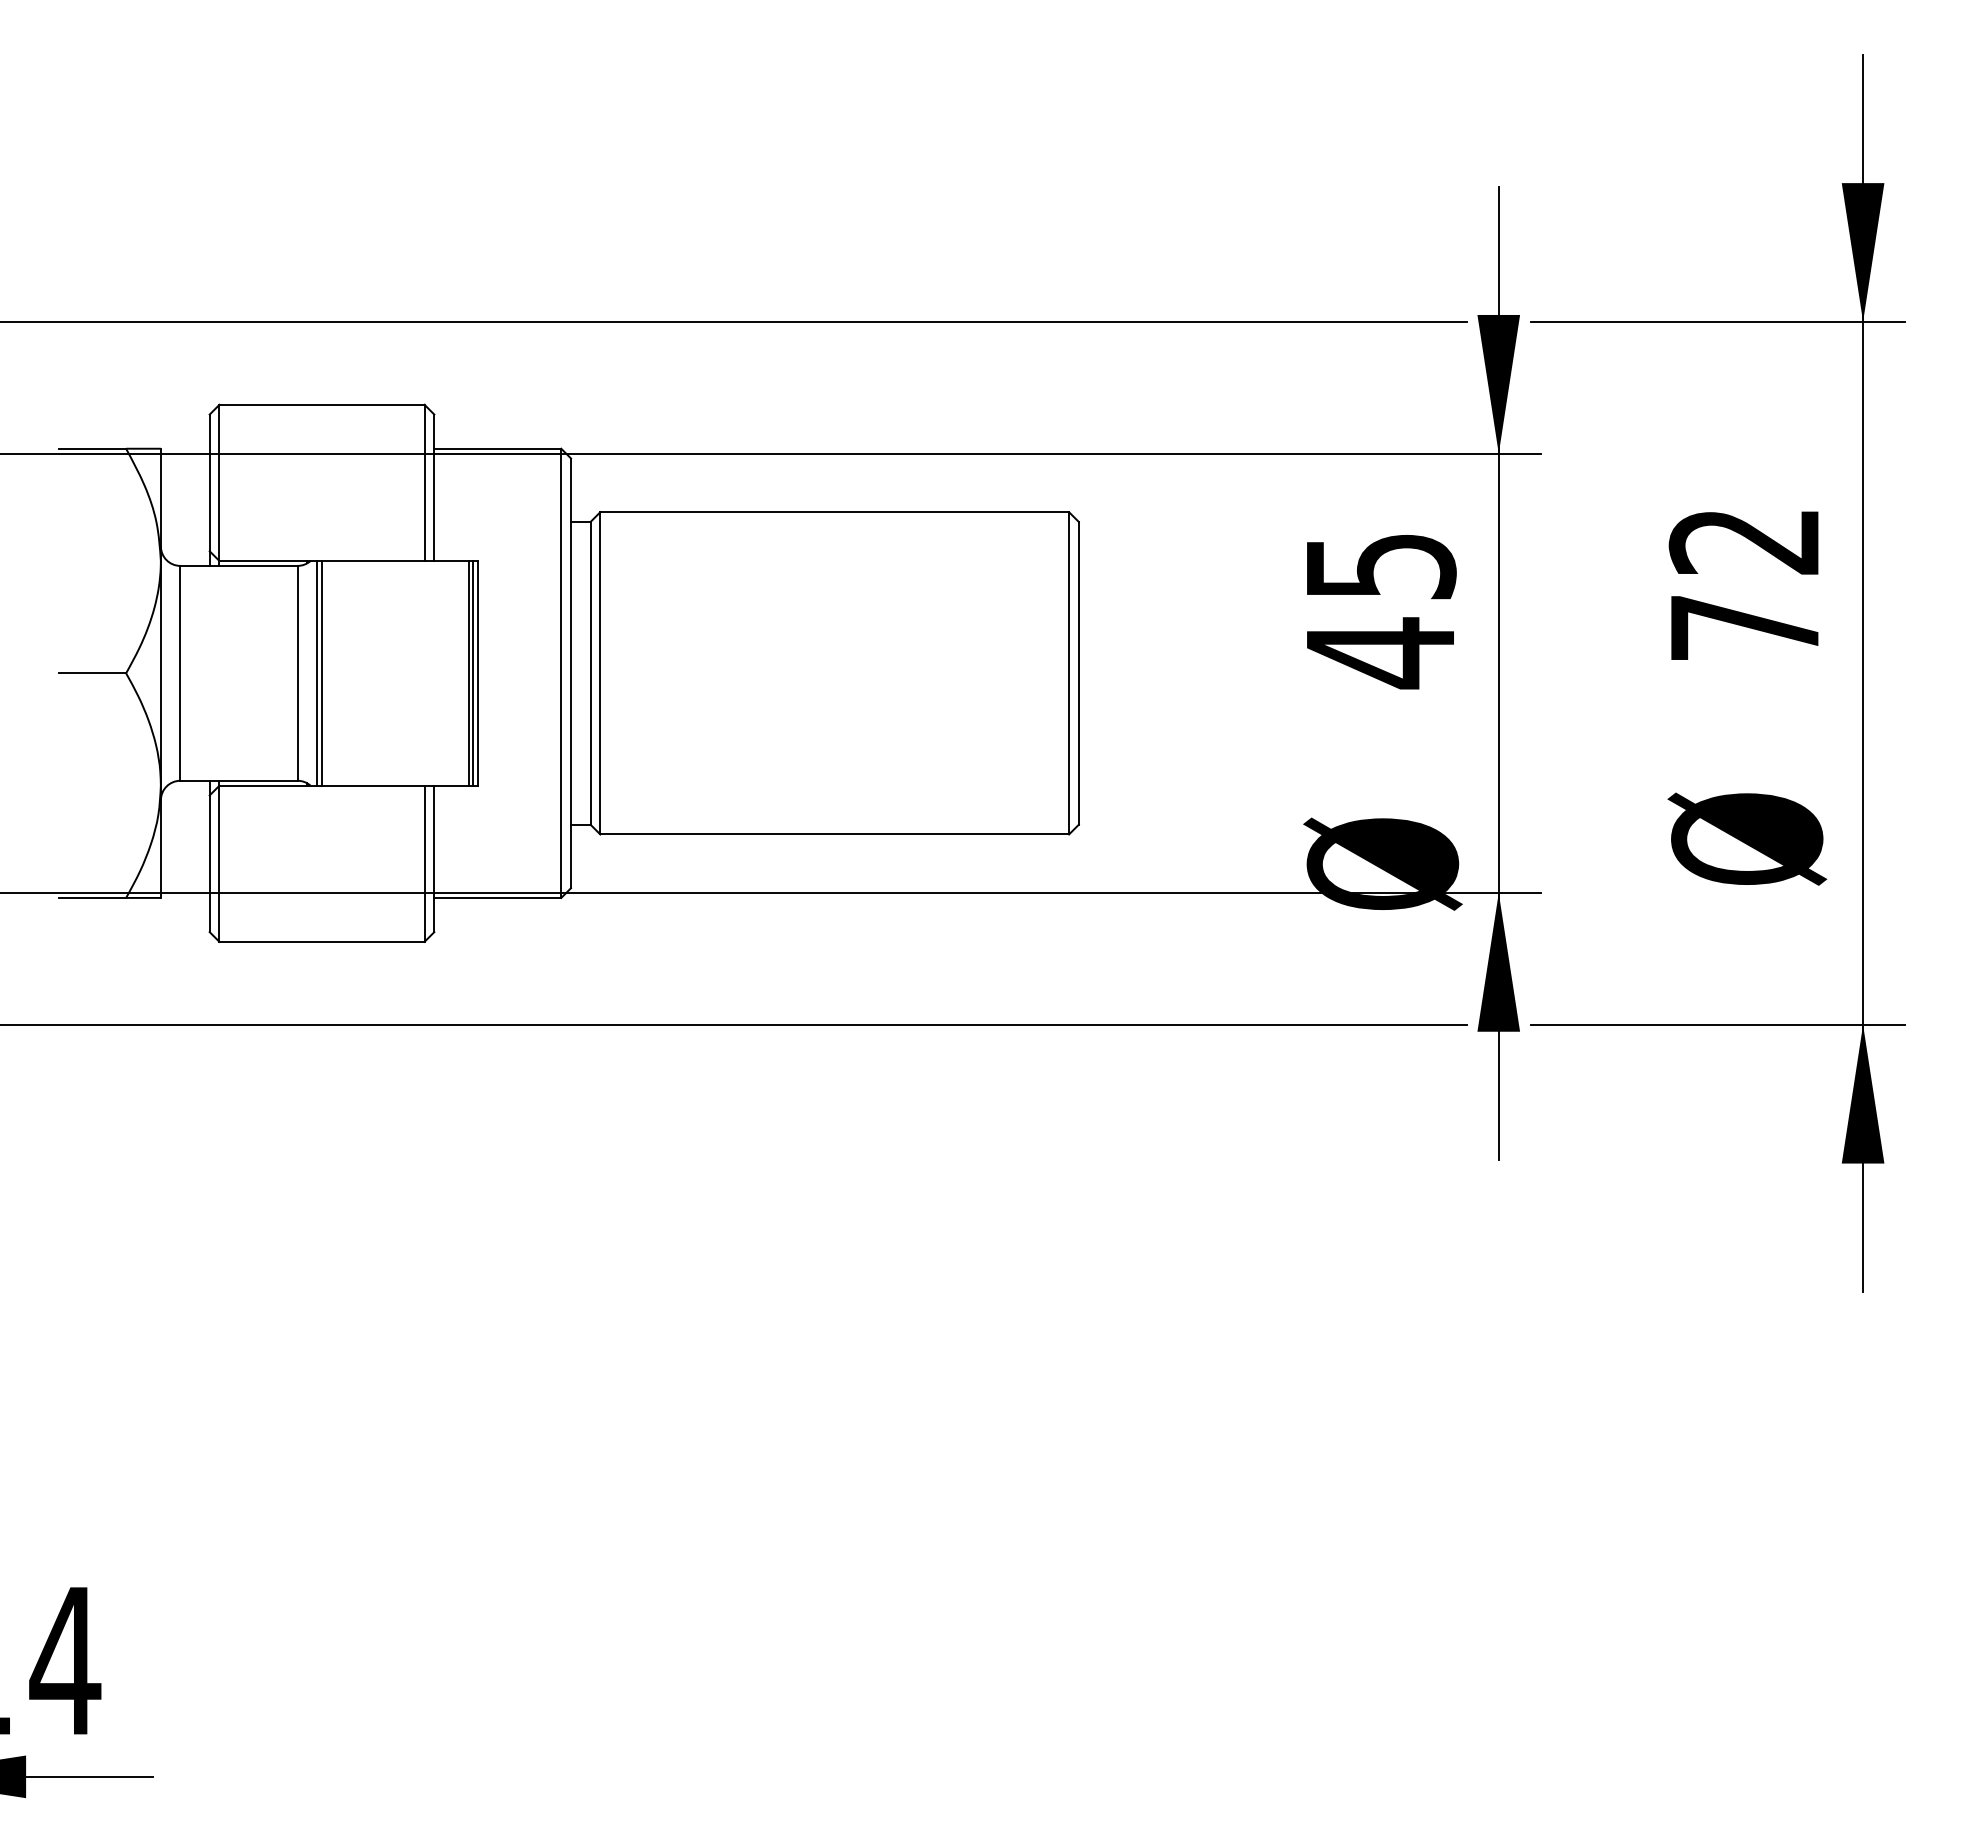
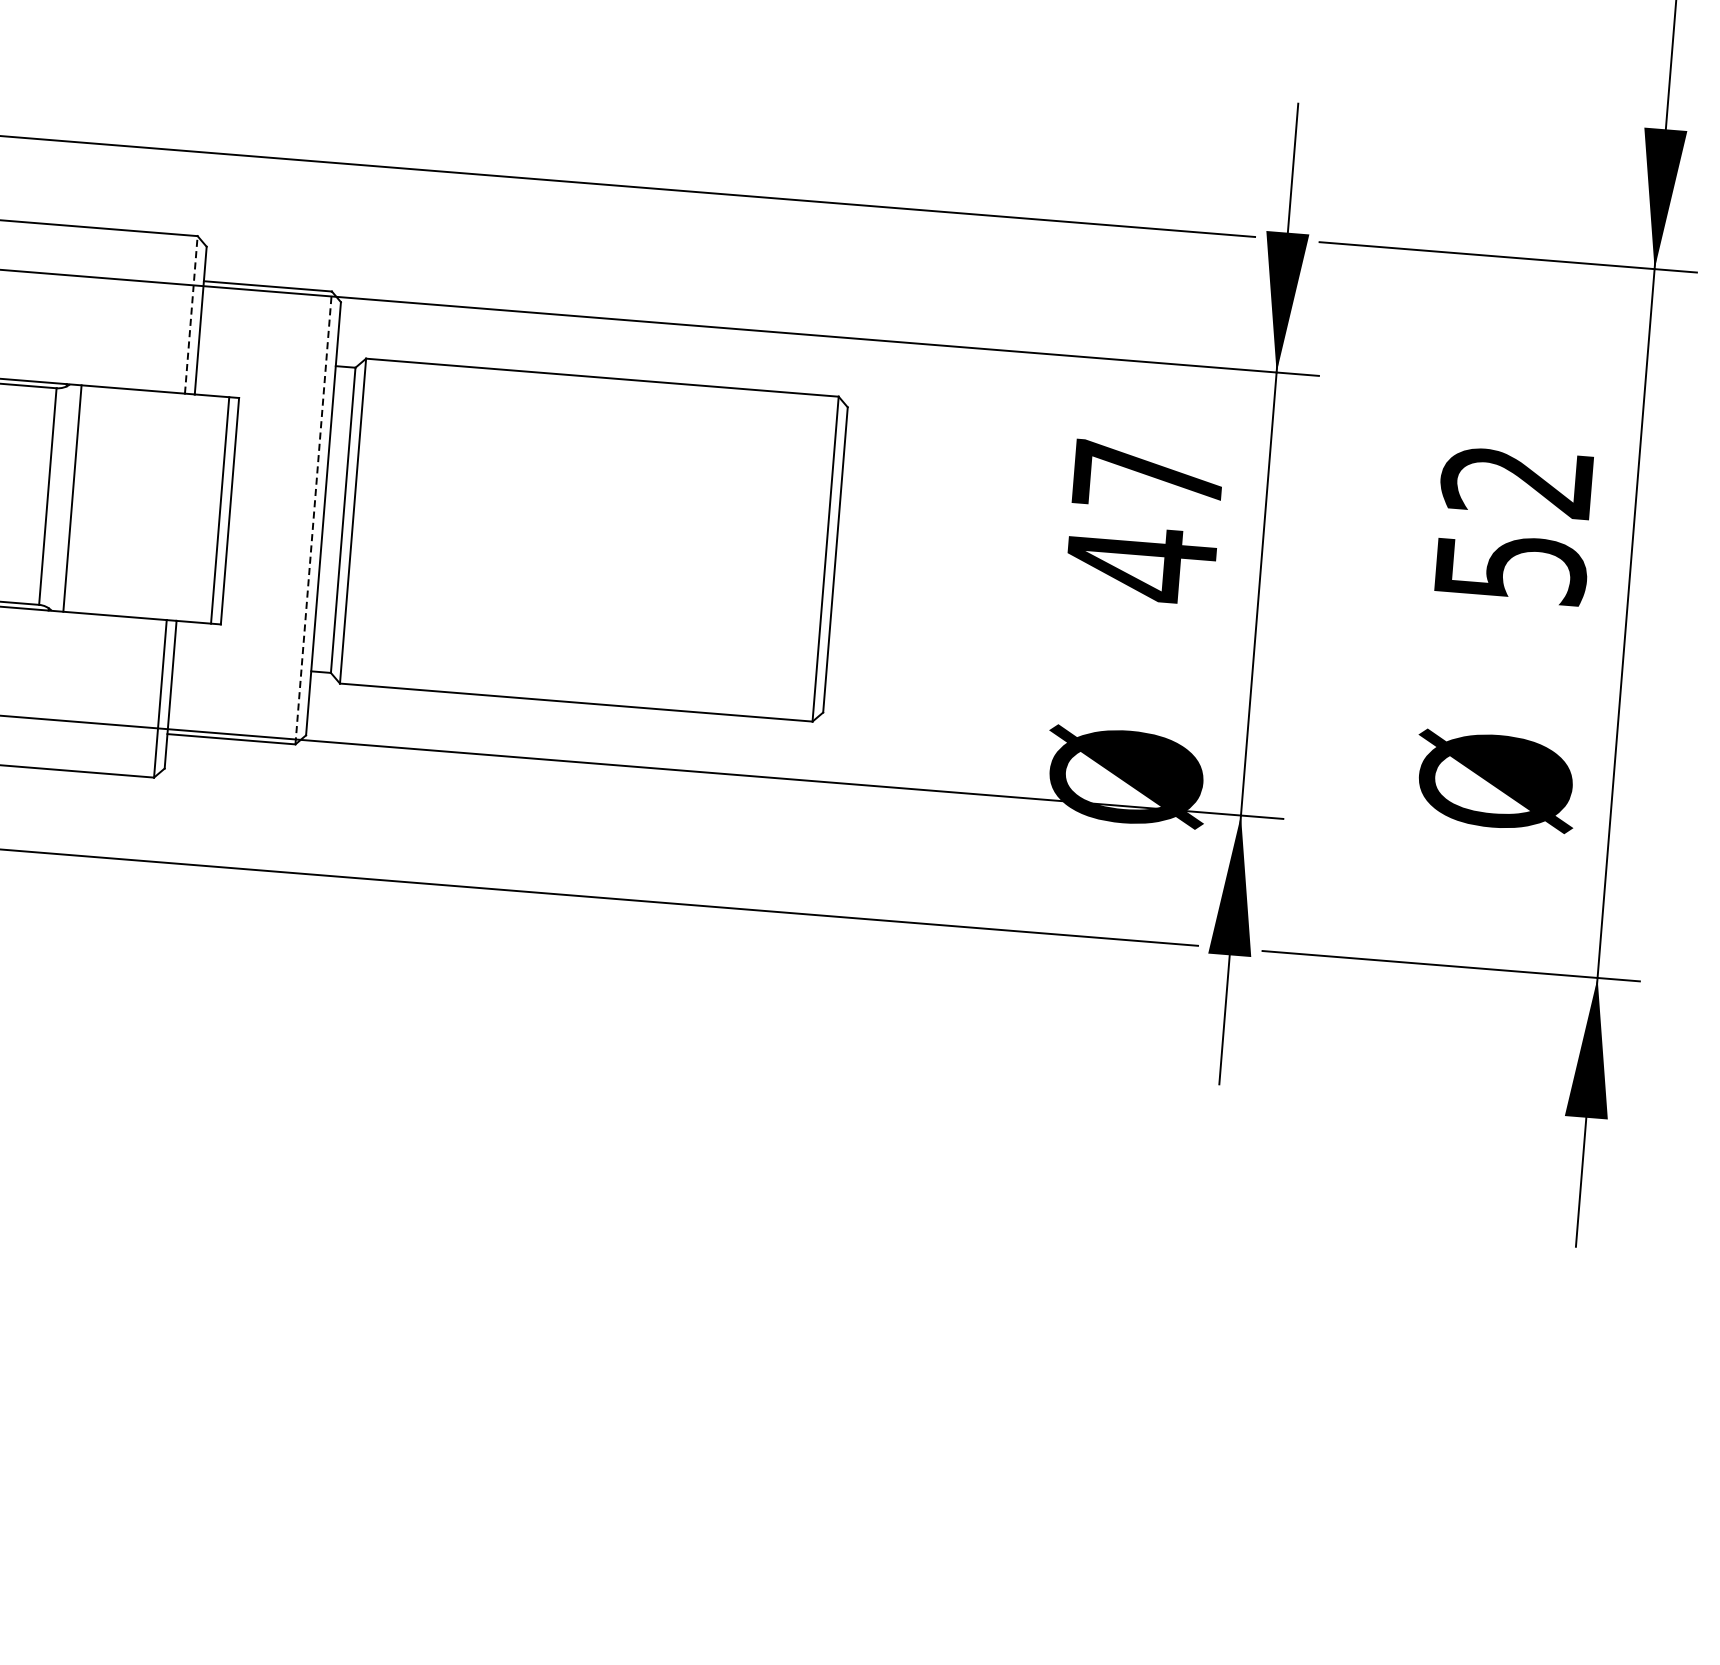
line: (424, 482) -> (191, 314), solid -> dashed
text: (1381, 566) -> (1149, 476), 45 -> 47
text: (1746, 628) -> (1512, 568), 72 -> 52
line: (317, 673) -> (67, 498), removed
line: (473, 673) -> (225, 510), removed
line: (561, 673) -> (313, 518), solid -> dashed

